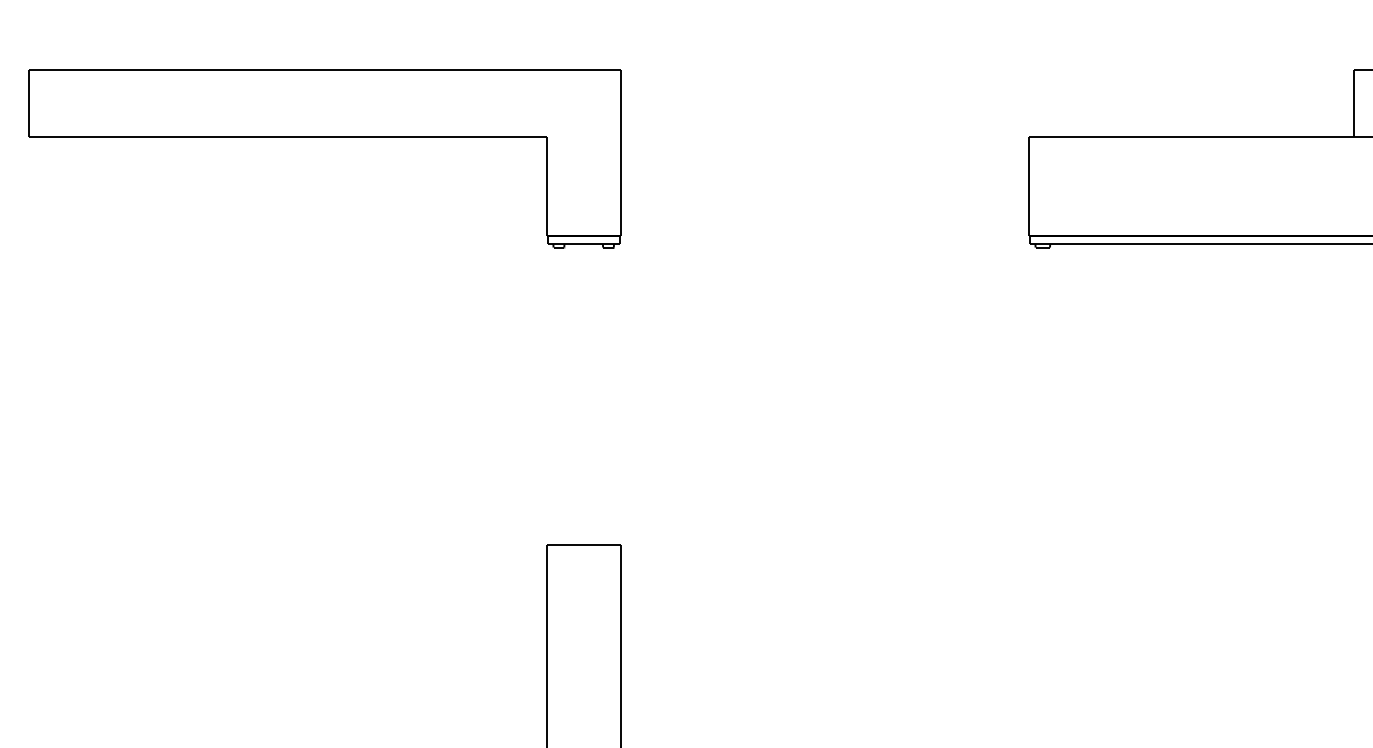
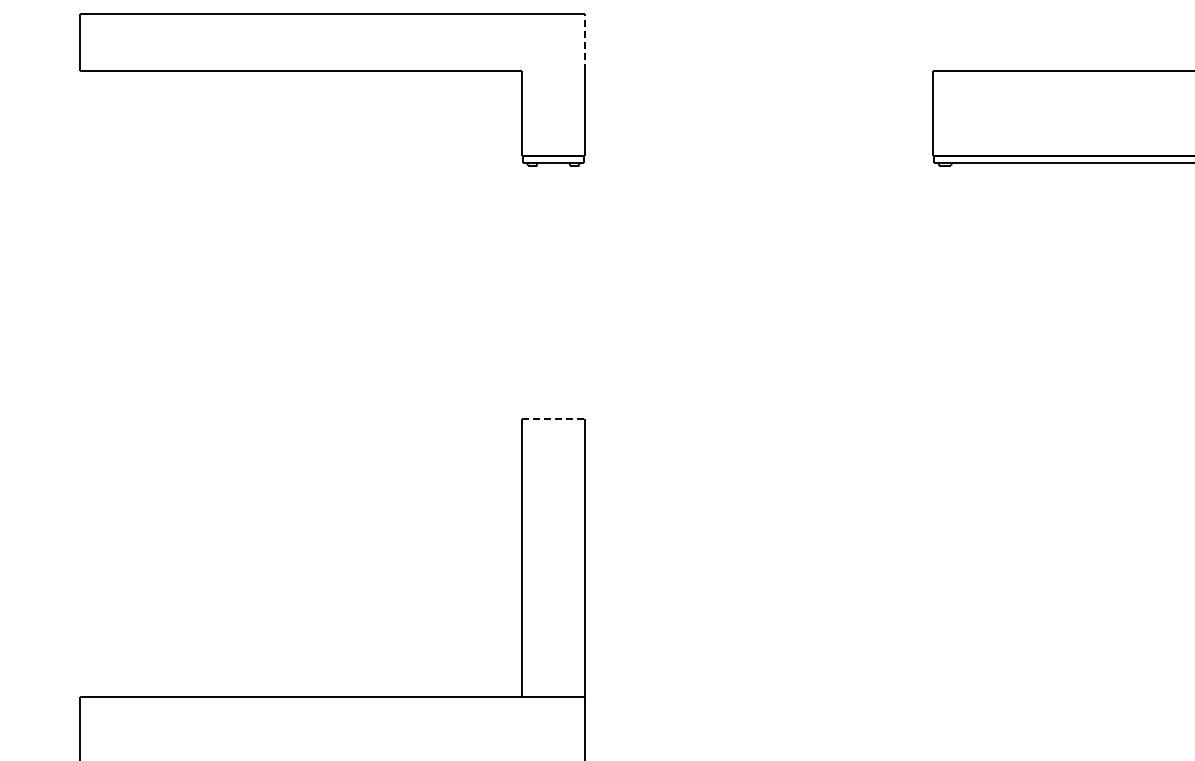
line: (620, 103) -> (584, 42), solid -> dashed
line: (583, 545) -> (553, 419), solid -> dashed

